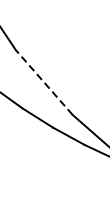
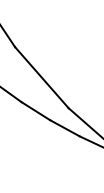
line: (43, 82) -> (41, 77), dashed -> solid

